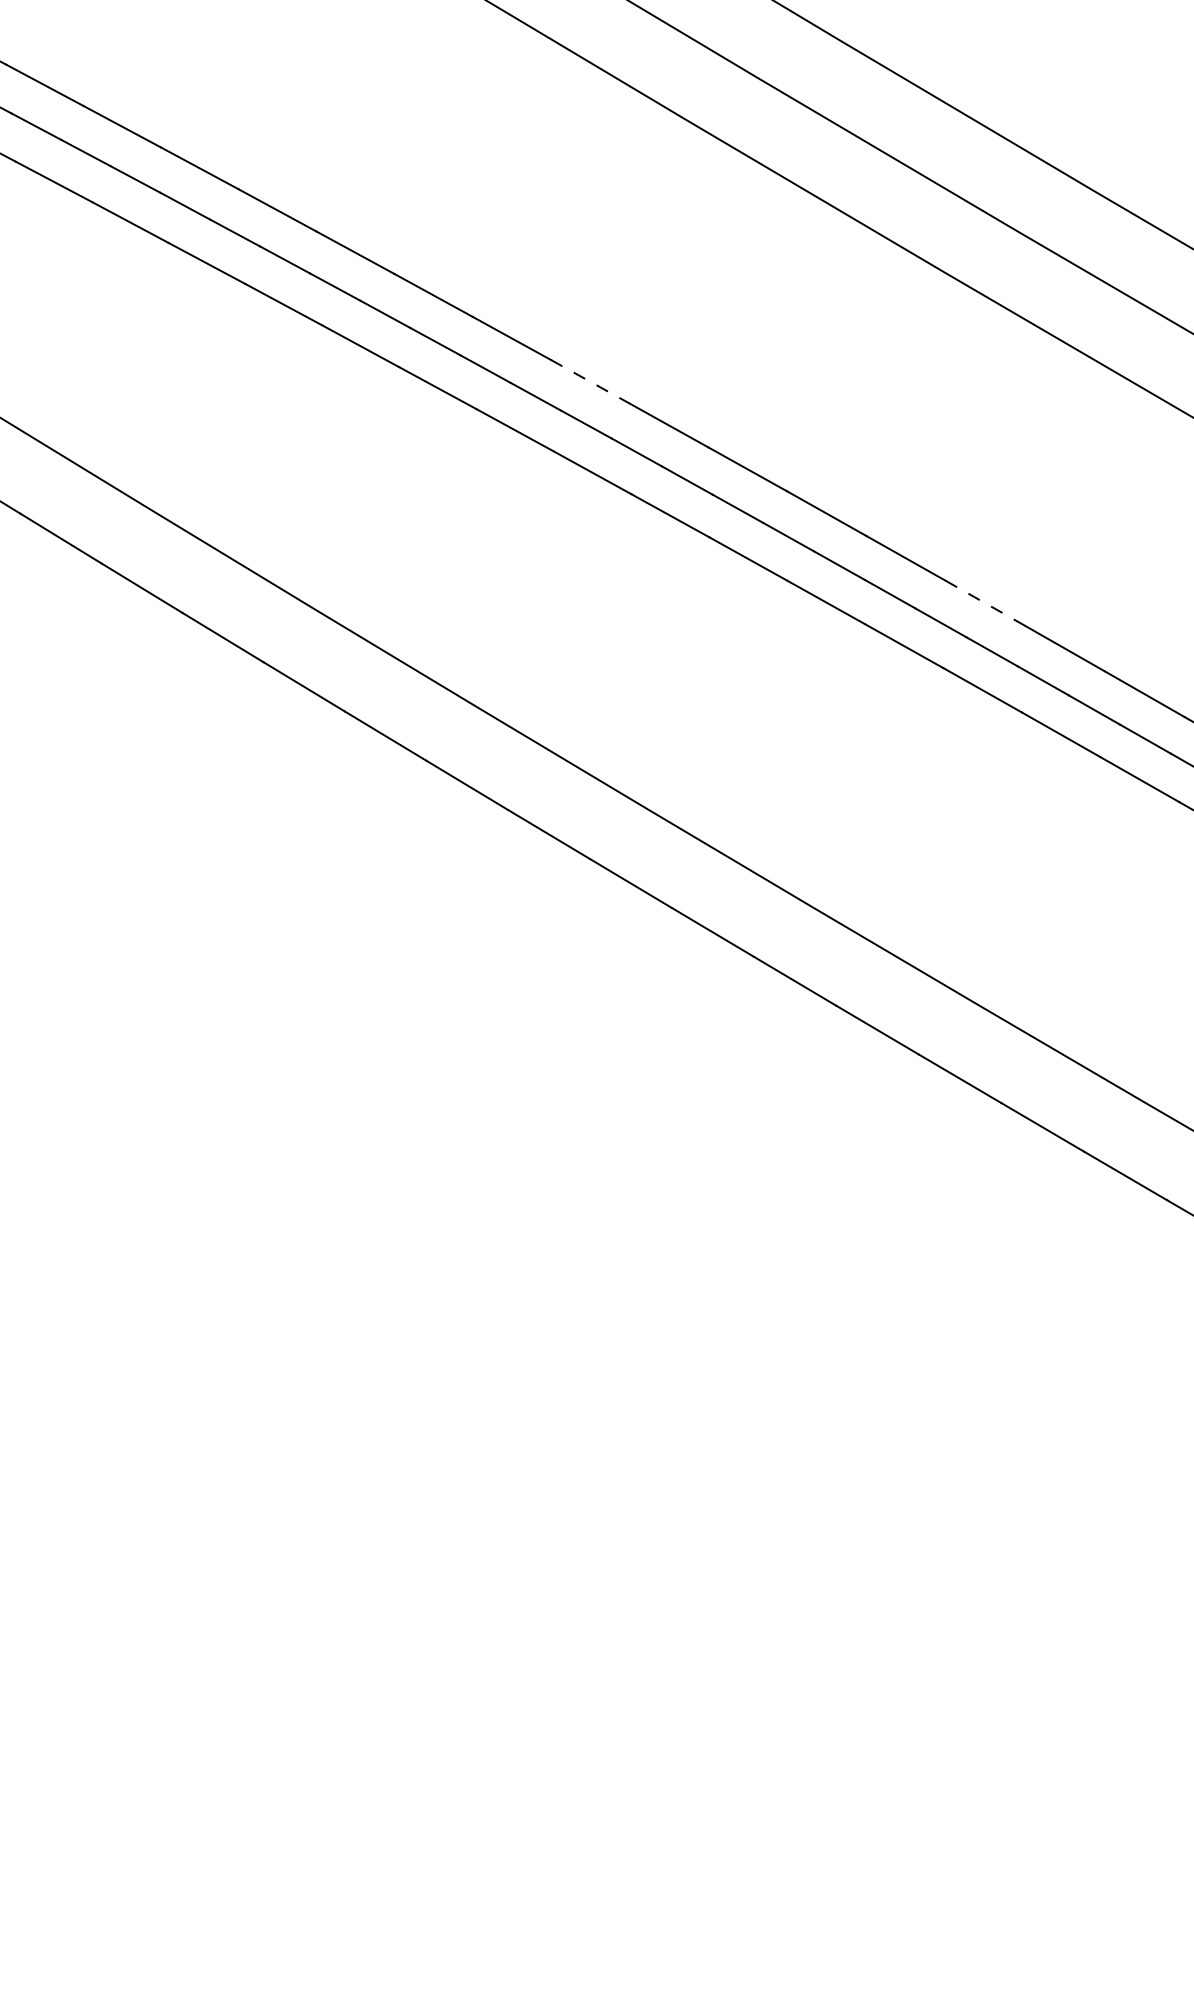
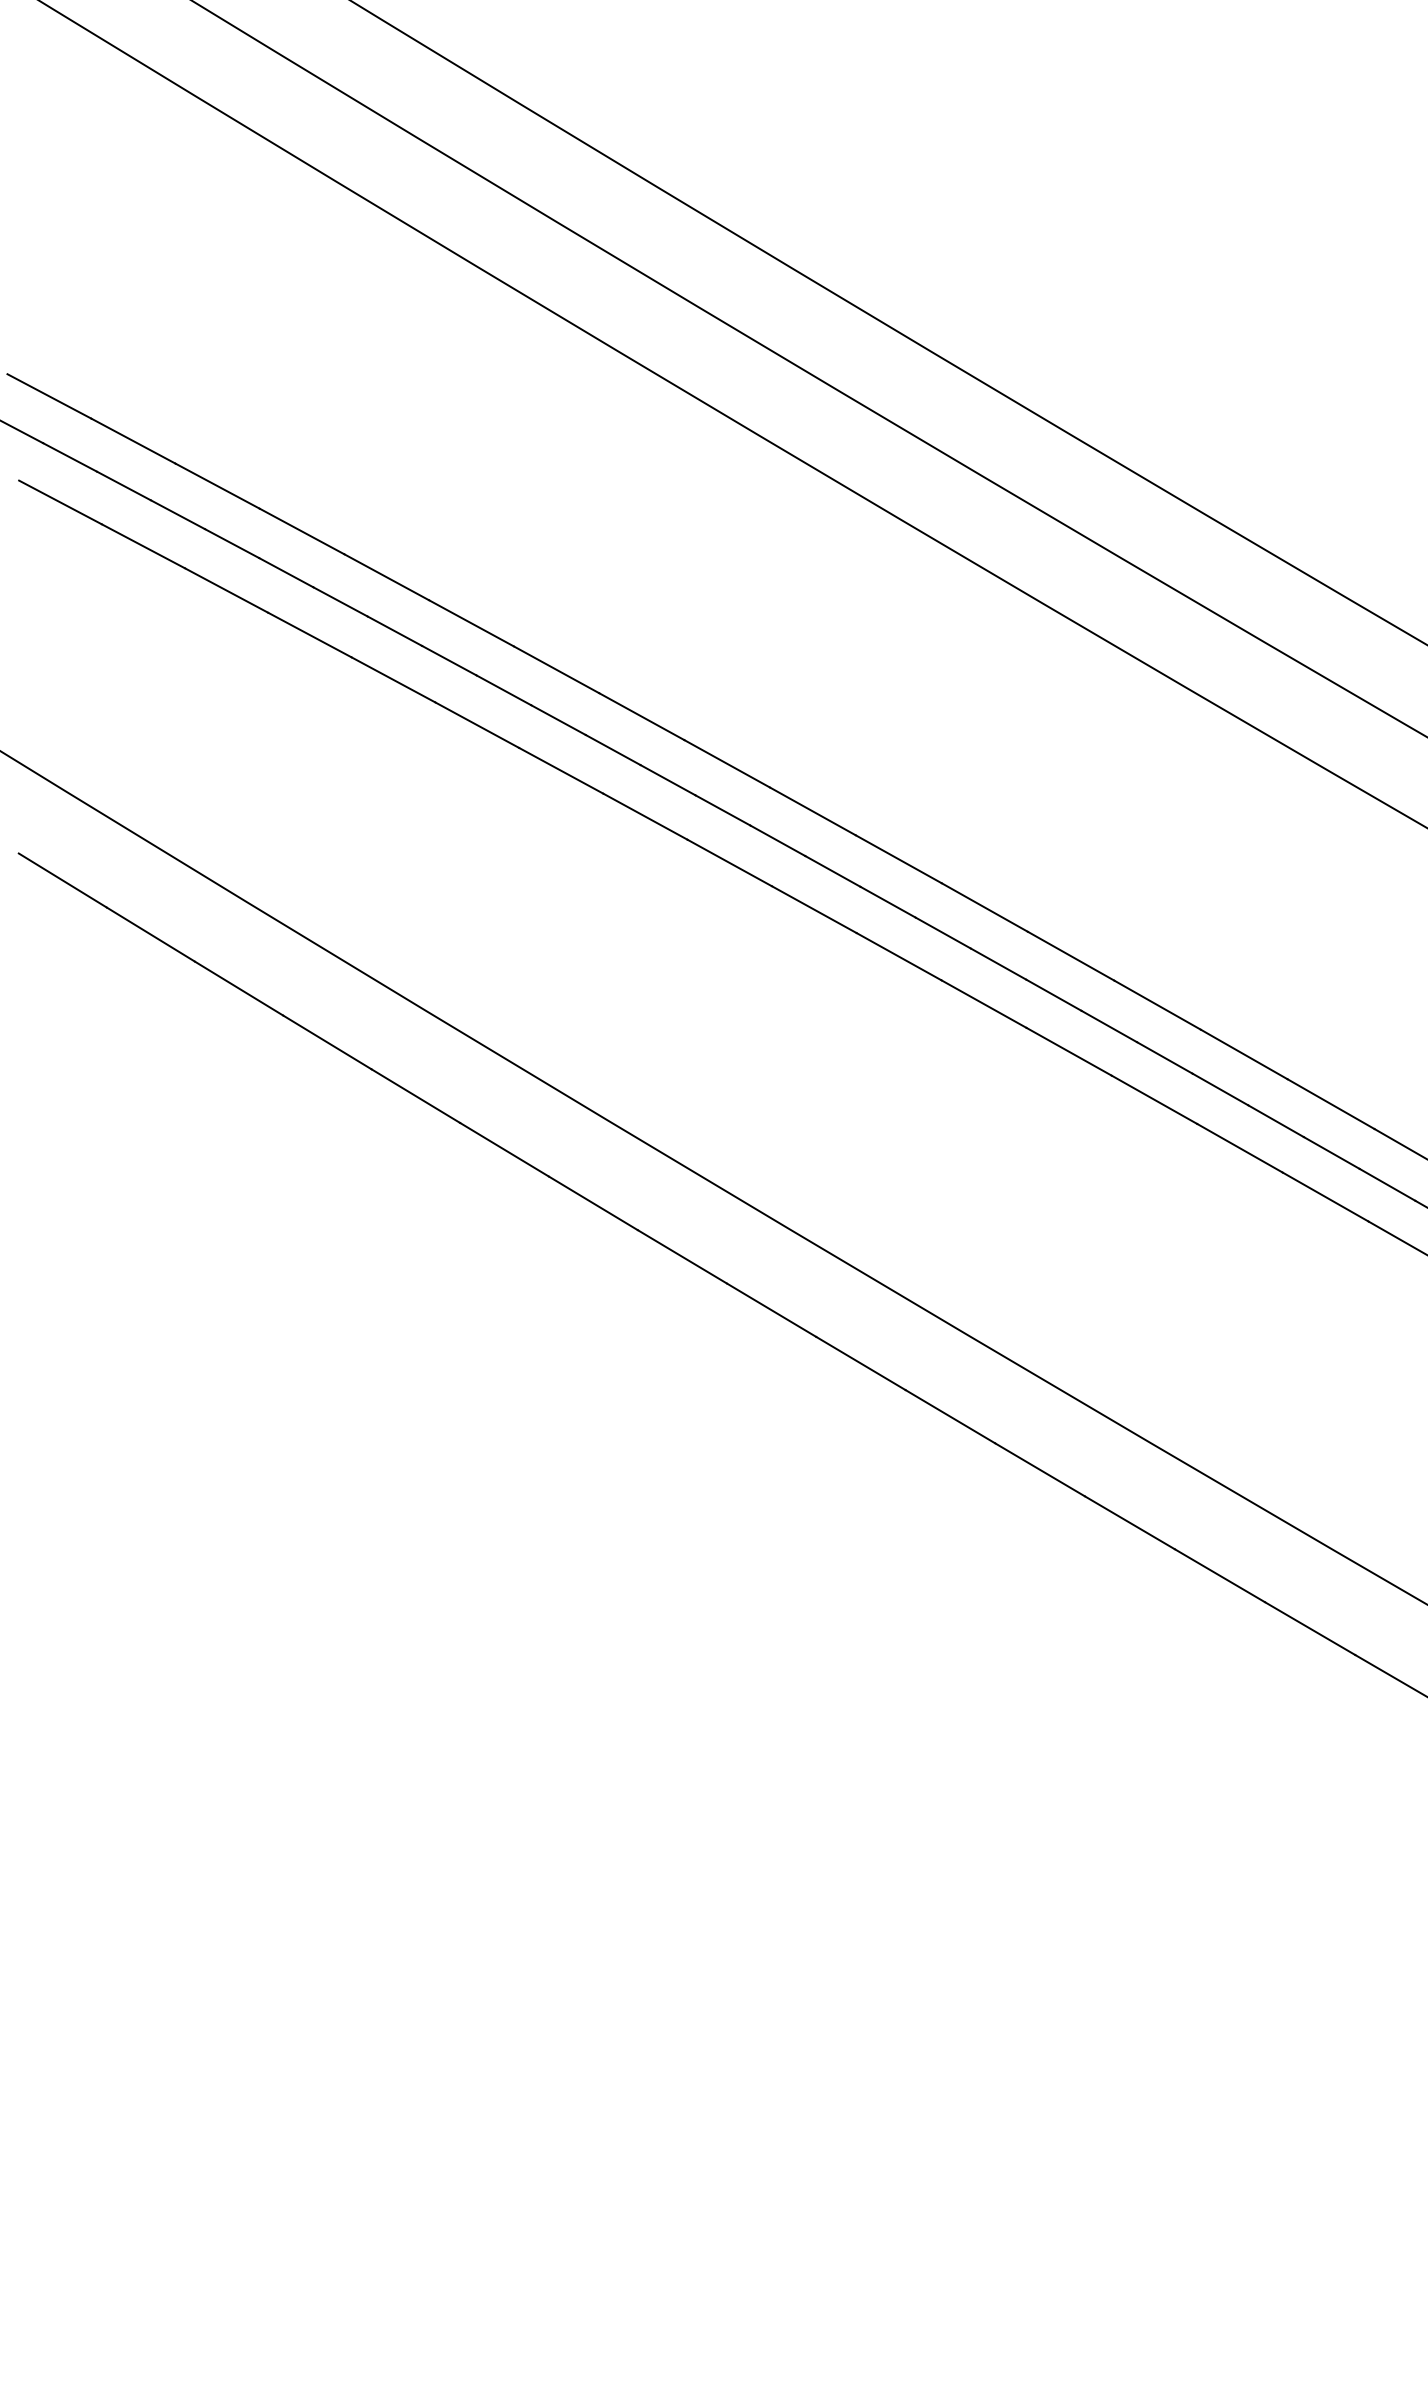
line: (590, 381) -> (727, 763), dashed -> solid
line: (985, 603) -> (1157, 1005), dashed -> solid

